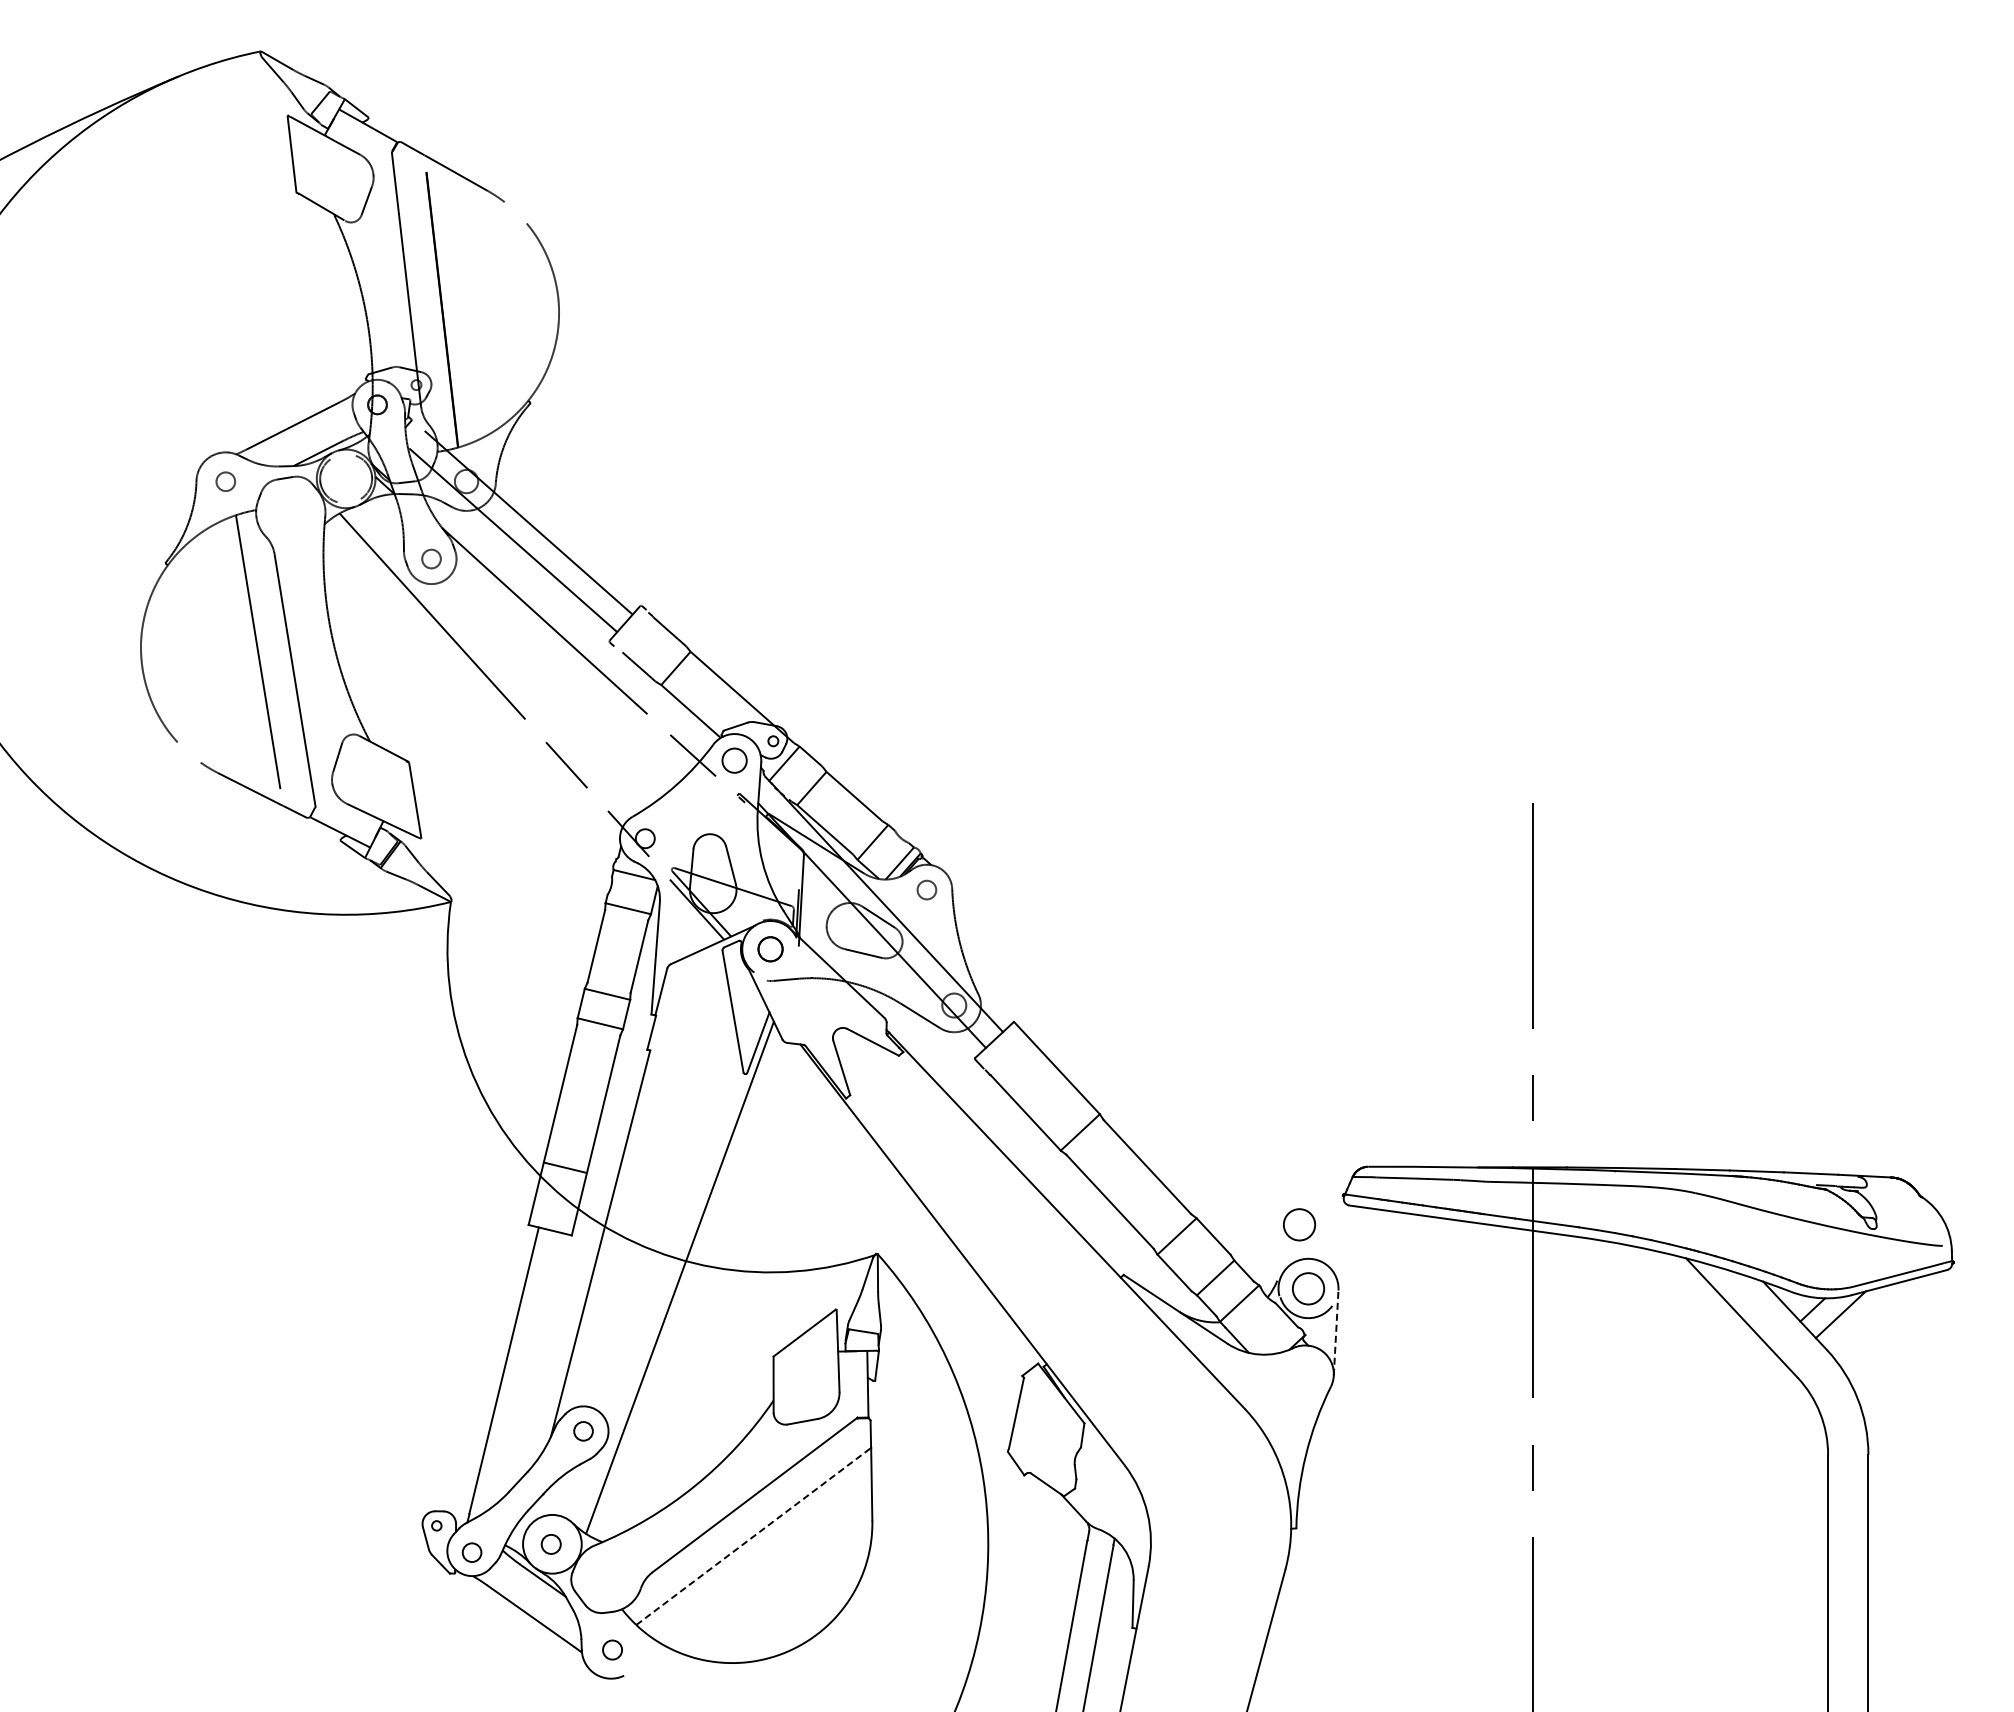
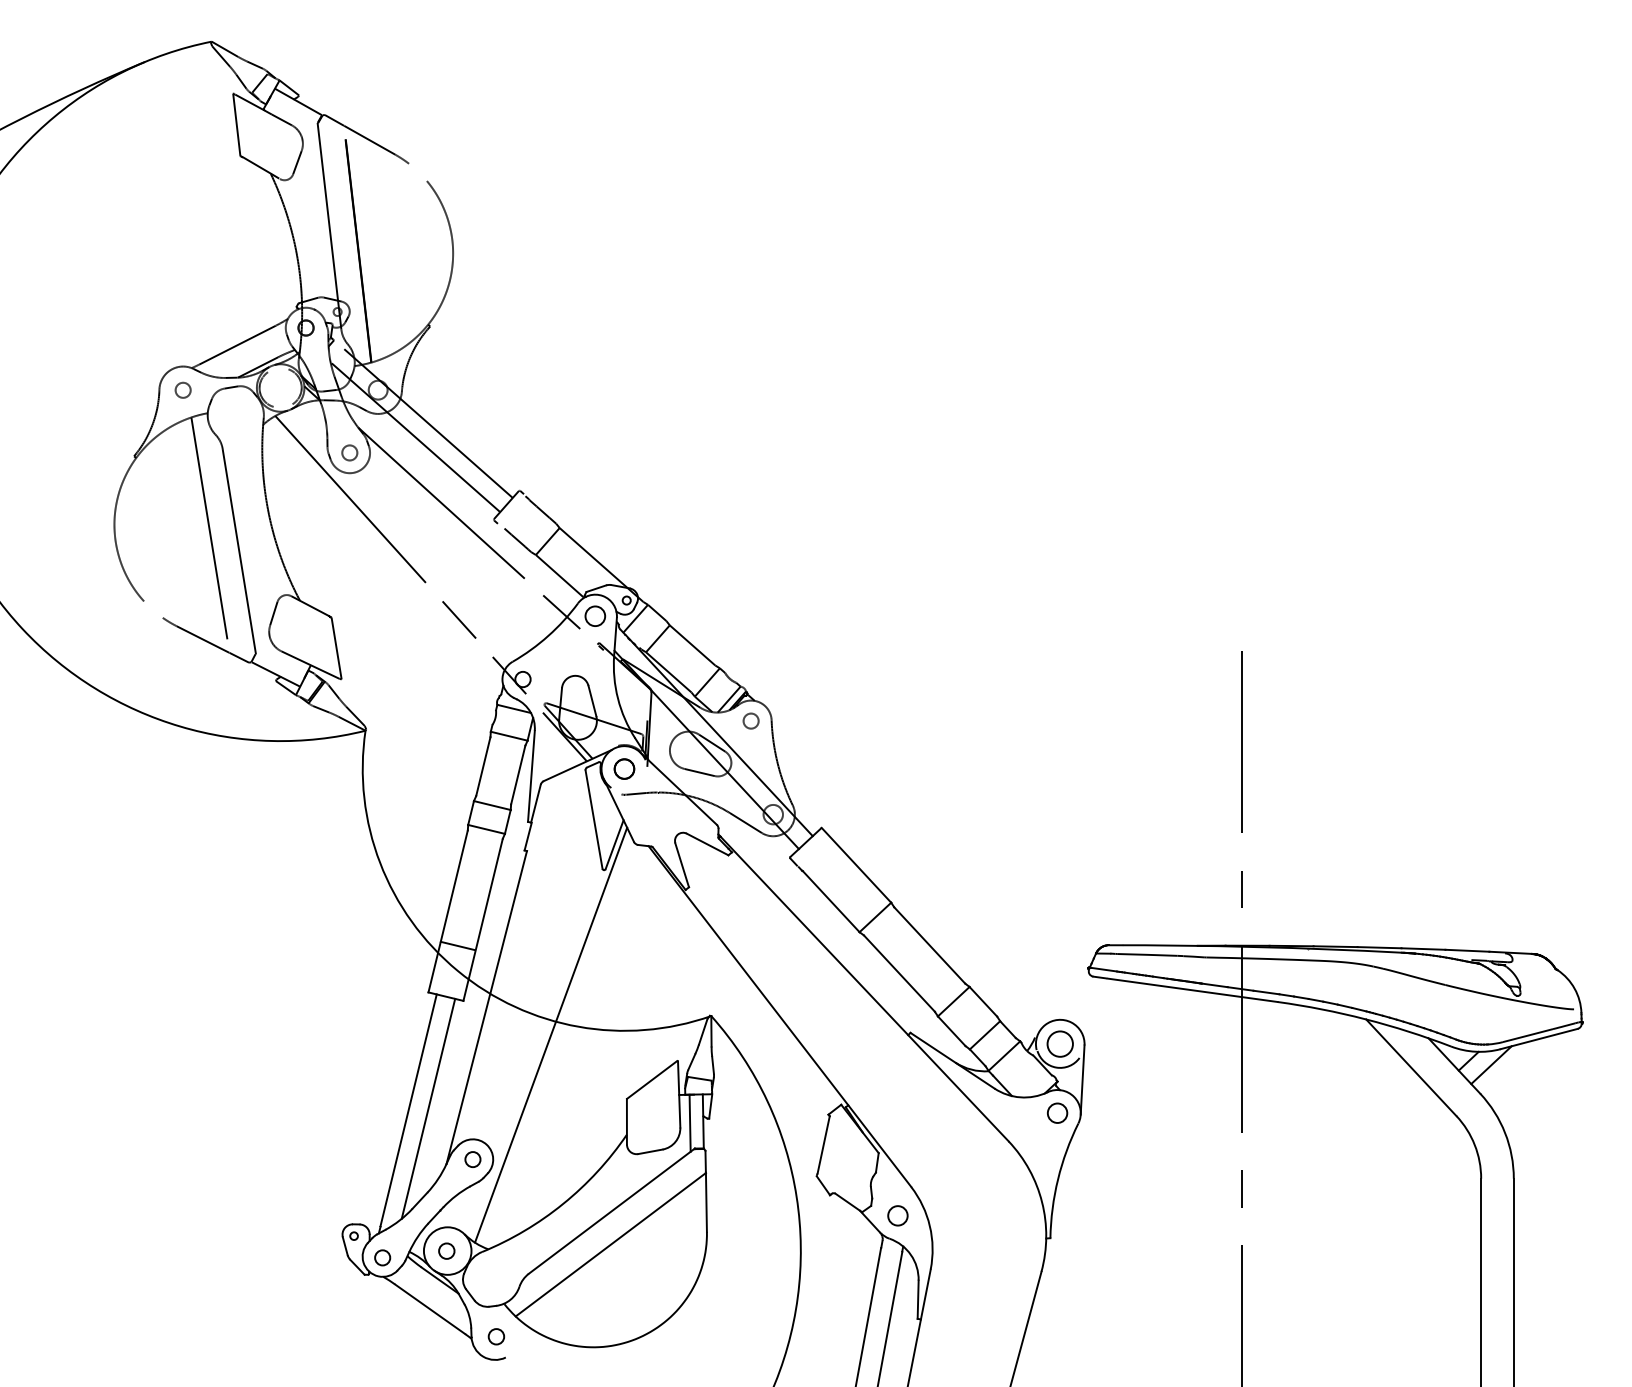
circle: (1299, 1224) -> (1052, 992), removed
line: (1336, 1333) -> (1082, 1080), dashed -> solid
line: (528, 1368) -> (428, 1108), added
circle: (1305, 1373) -> (1057, 1112), added
line: (851, 1386) -> (690, 1123), added
circle: (1107, 1500) -> (897, 1215), added
line: (754, 1536) -> (611, 1244), dashed -> solid

